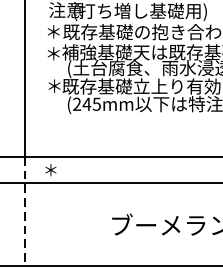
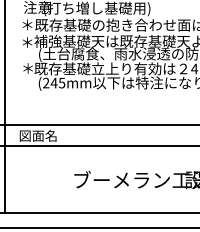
text: (66, 169) -> (37, 135), ＊ -> 図面名
line: (25, 211) -> (4, 169), dashed -> solid

